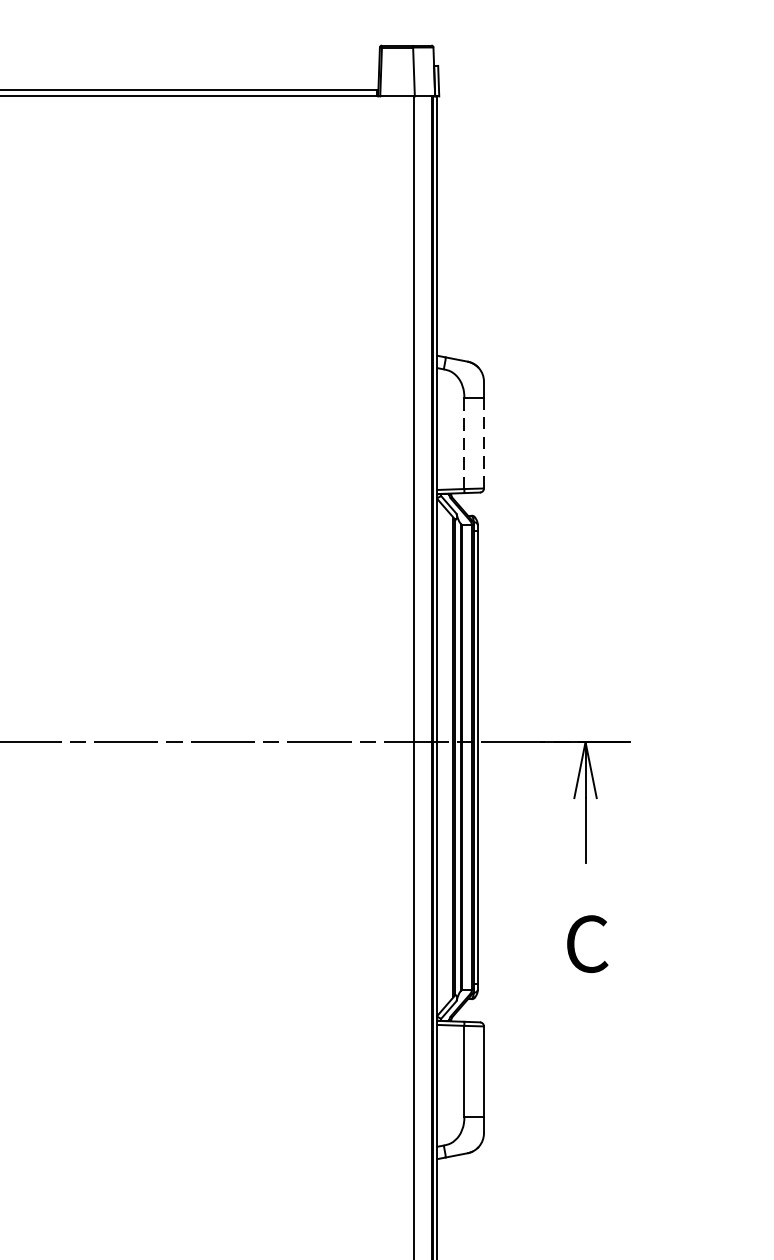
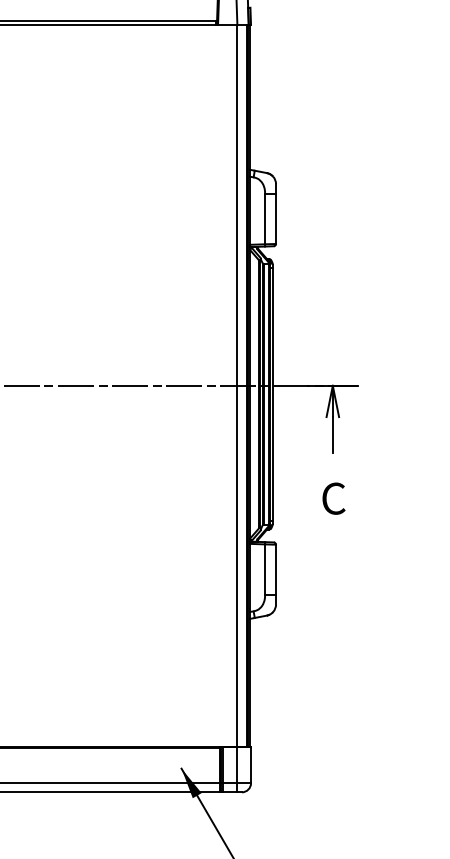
line: (484, 442) -> (276, 218), dashed -> solid
line: (465, 444) -> (265, 219), dashed -> solid

